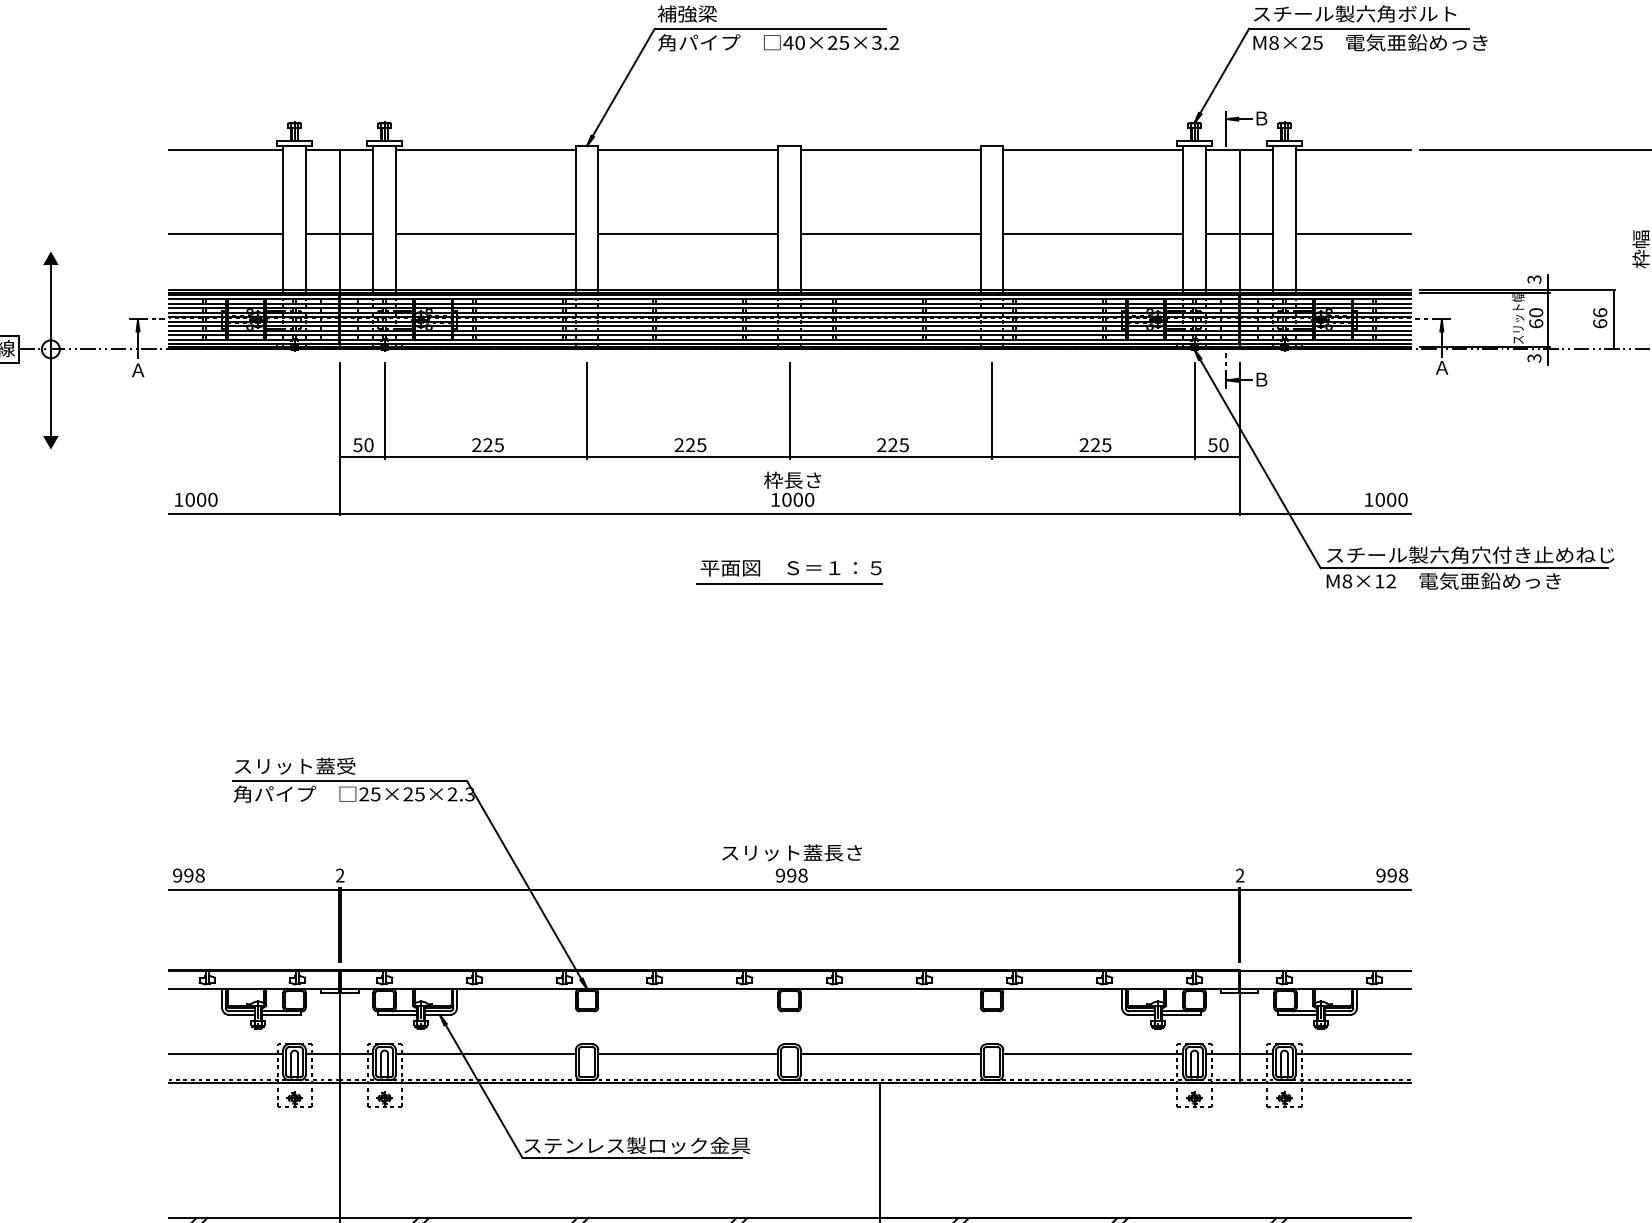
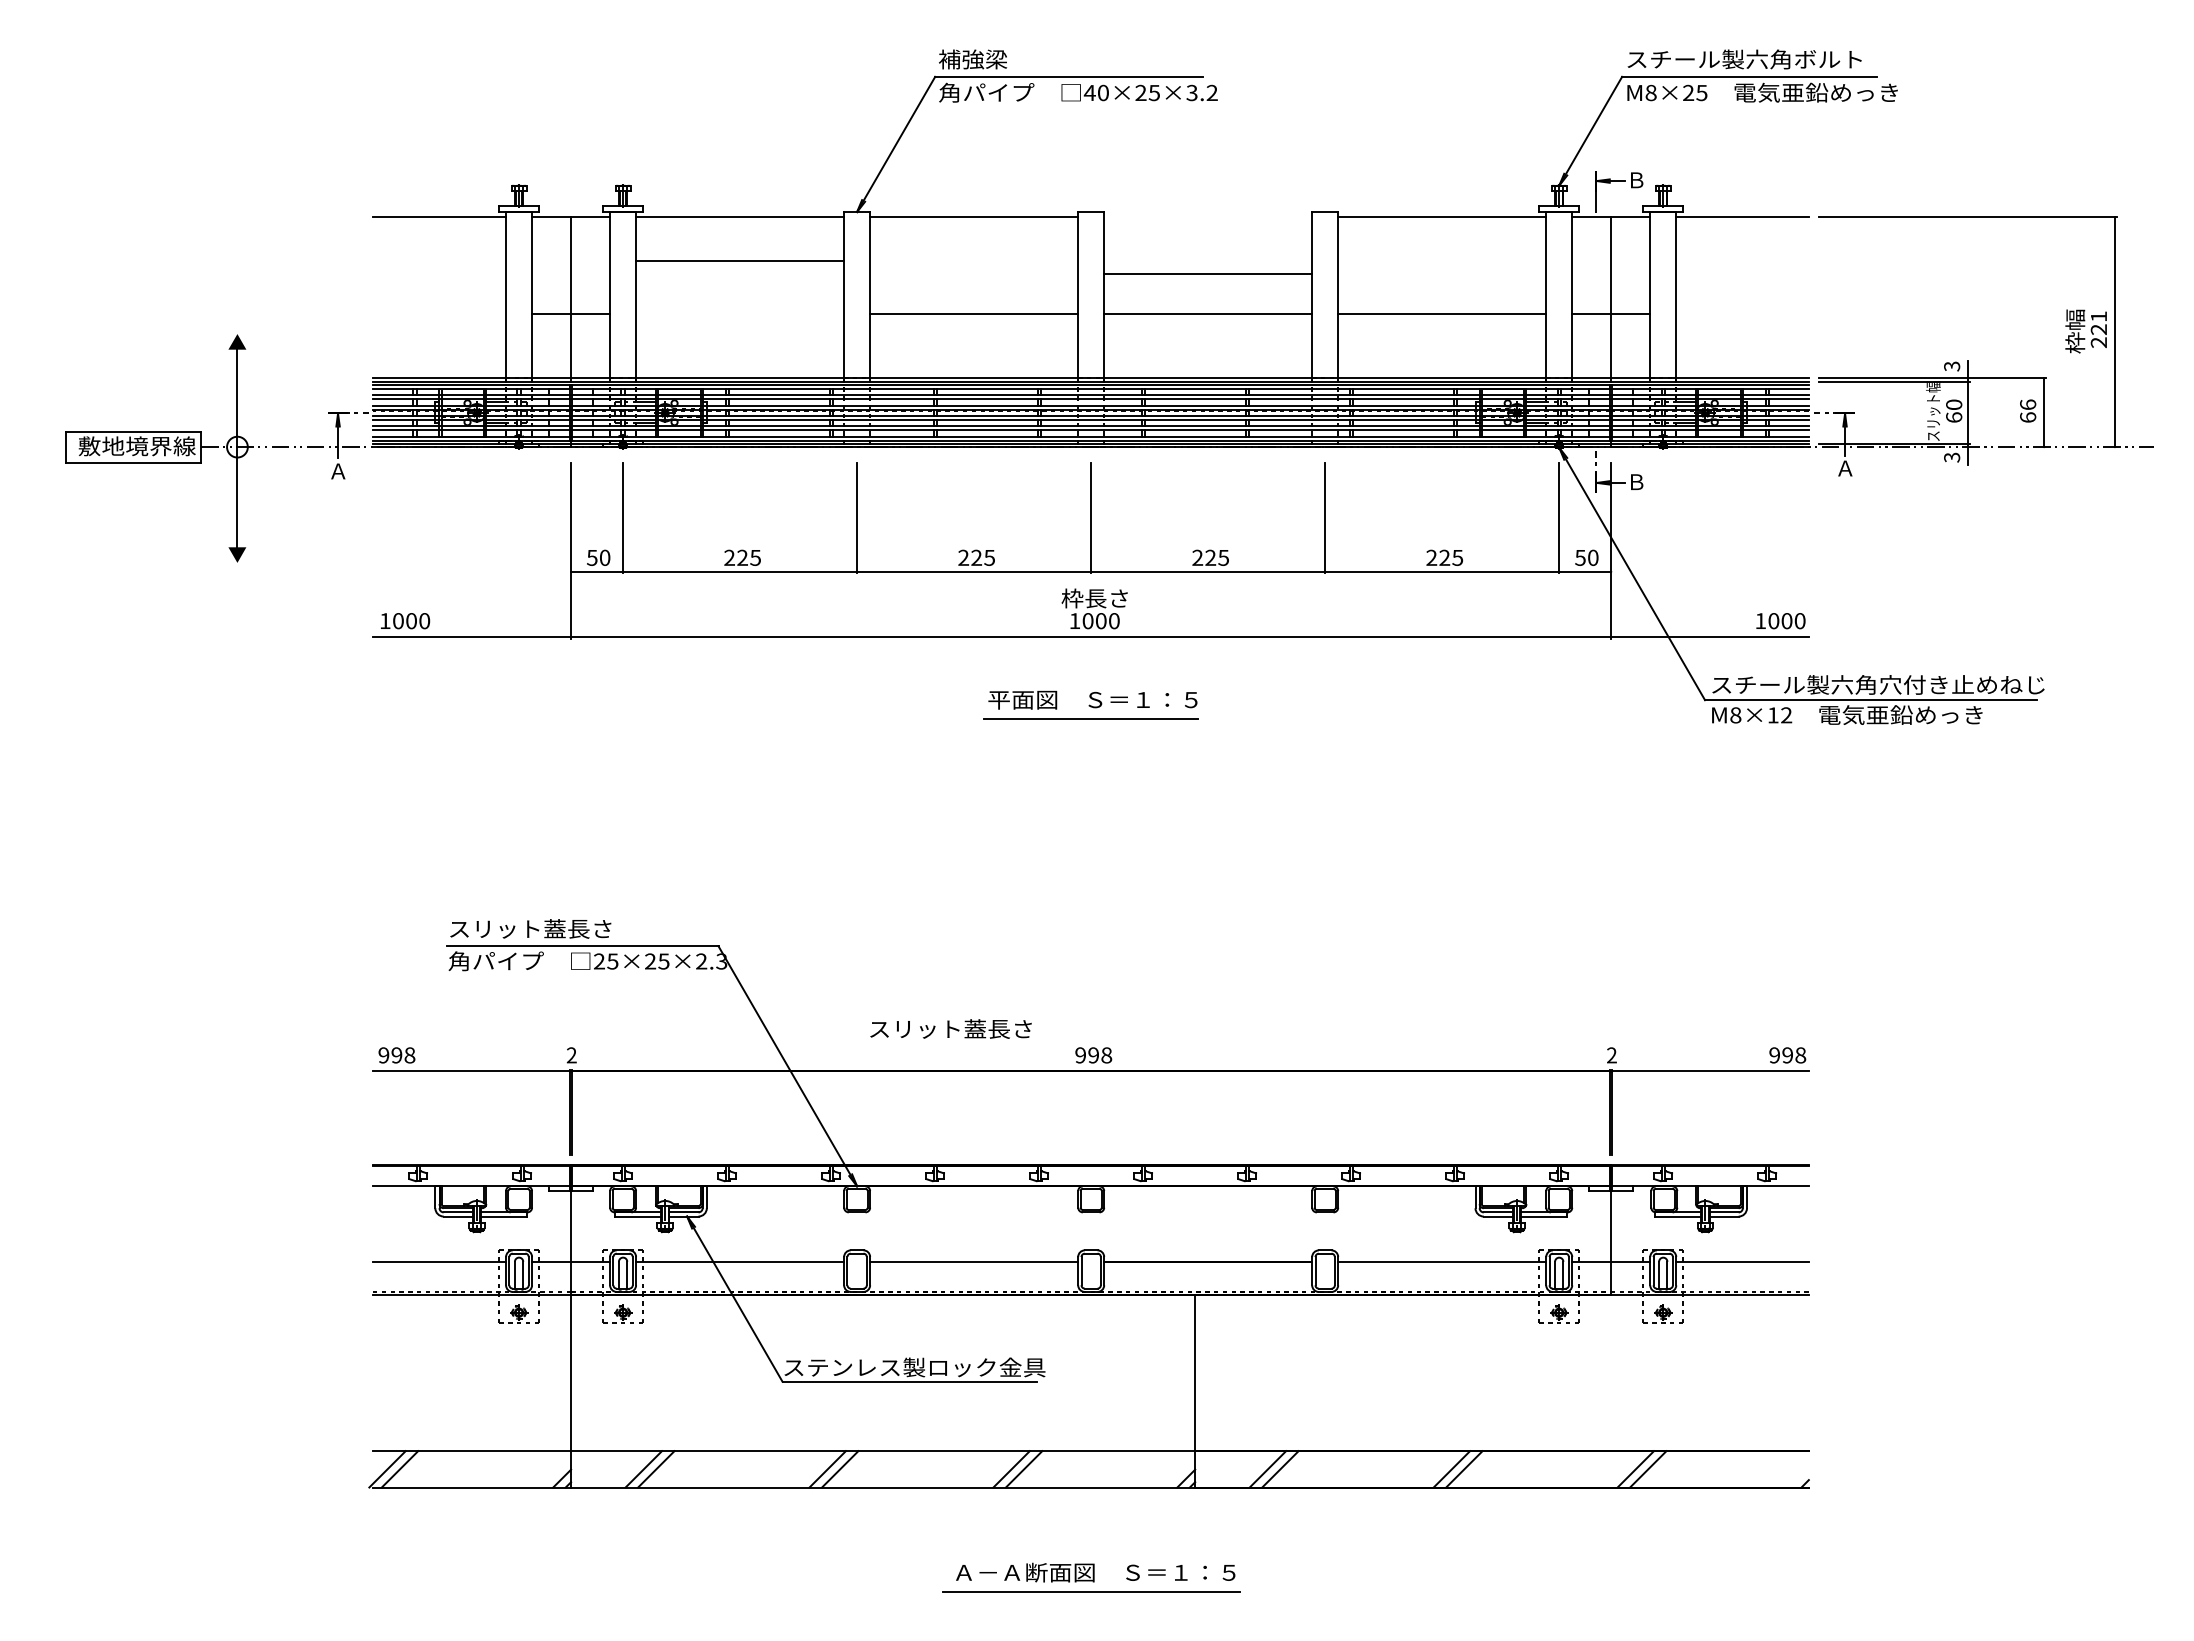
line: (891, 150) -> (1208, 274), moved
line: (225, 233) -> (439, 313), removed
line: (486, 233) -> (740, 260), moved
line: (1353, 233) -> (1742, 313), removed
text: (355, 765) -> (589, 928), スリット蓋受 -> スリット蓋長さ
text: (791, 852) -> (950, 1028), moved

